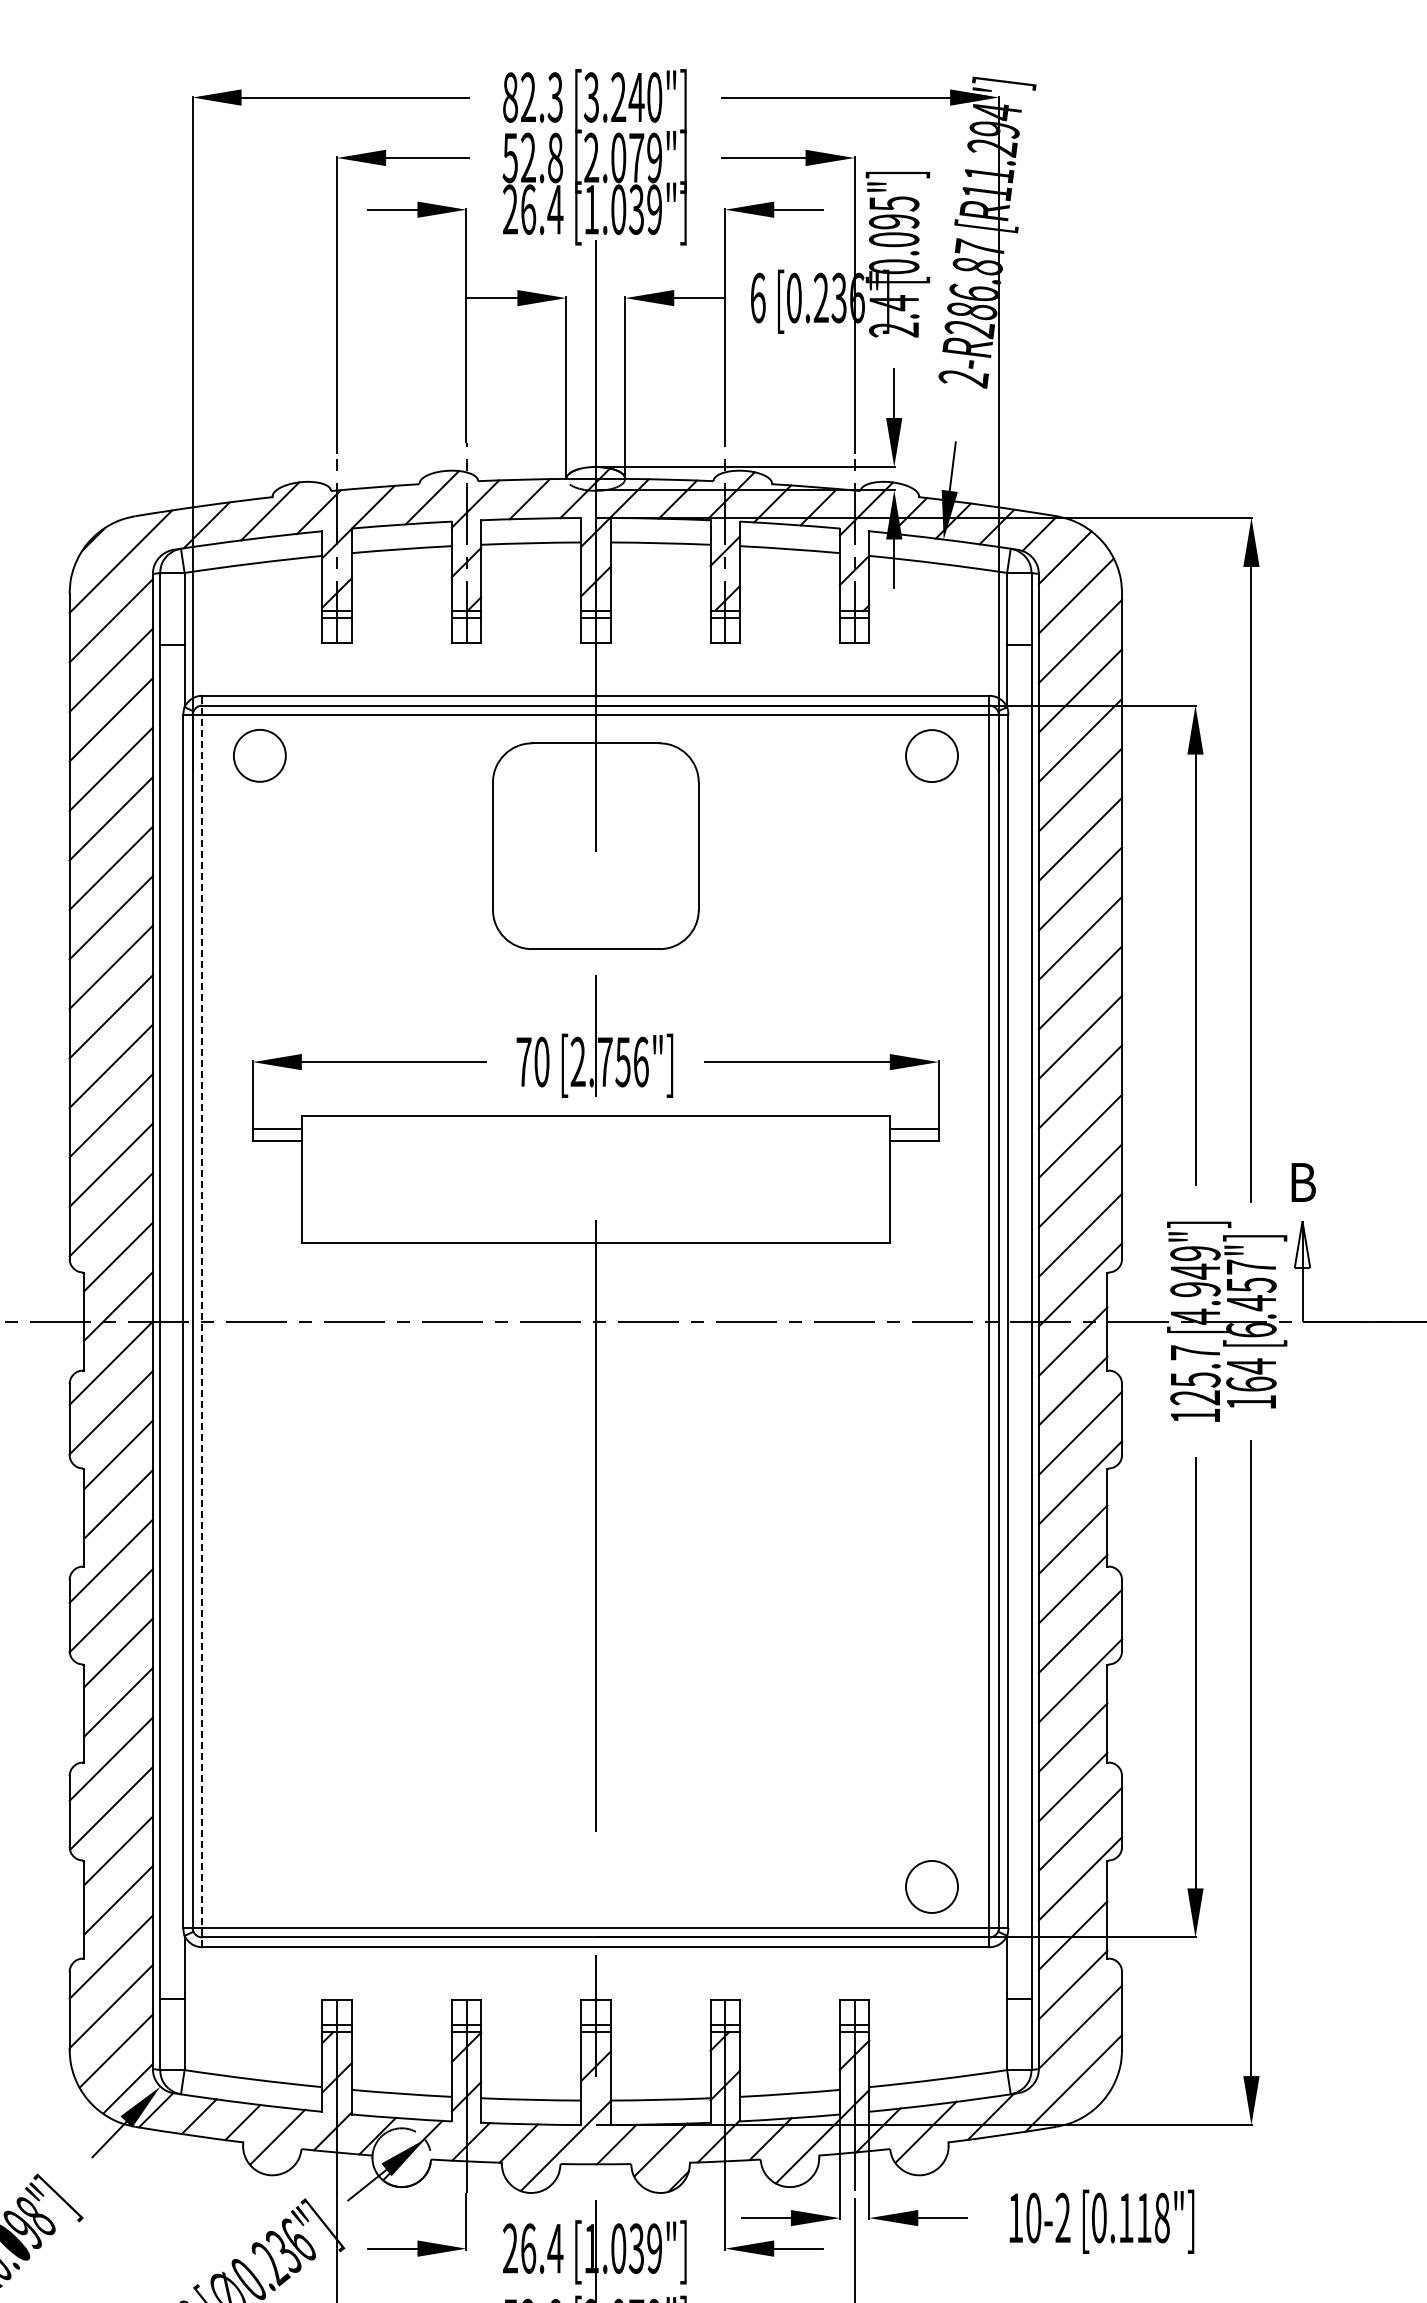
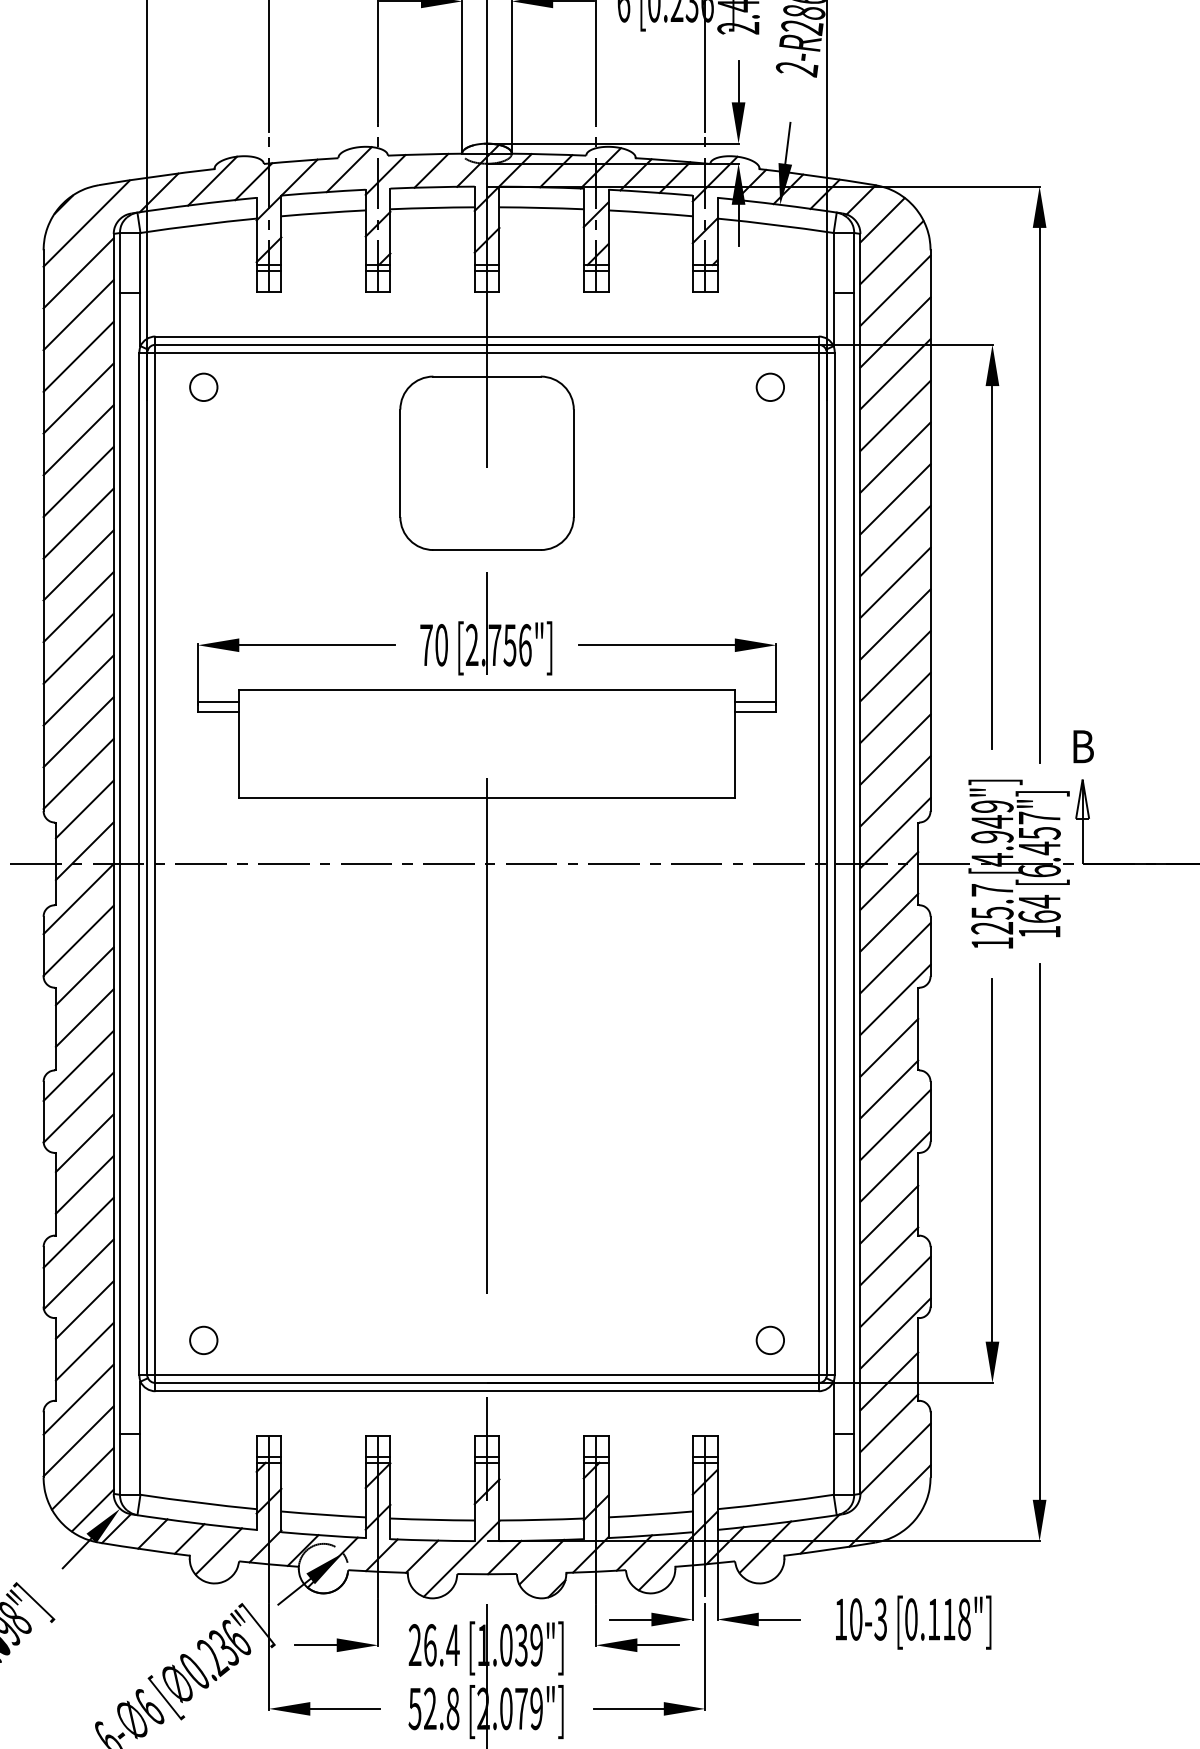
circle: (931, 755) -> (769, 386), size x0.62
circle: (259, 756) -> (203, 387), size x0.62
line: (202, 1321) -> (155, 863), dashed -> solid
circle: (259, 1886) -> (203, 1340), added
circle: (931, 1886) -> (769, 1340), size x0.62
text: (1062, 2218) -> (880, 1619), 2 -> 3

